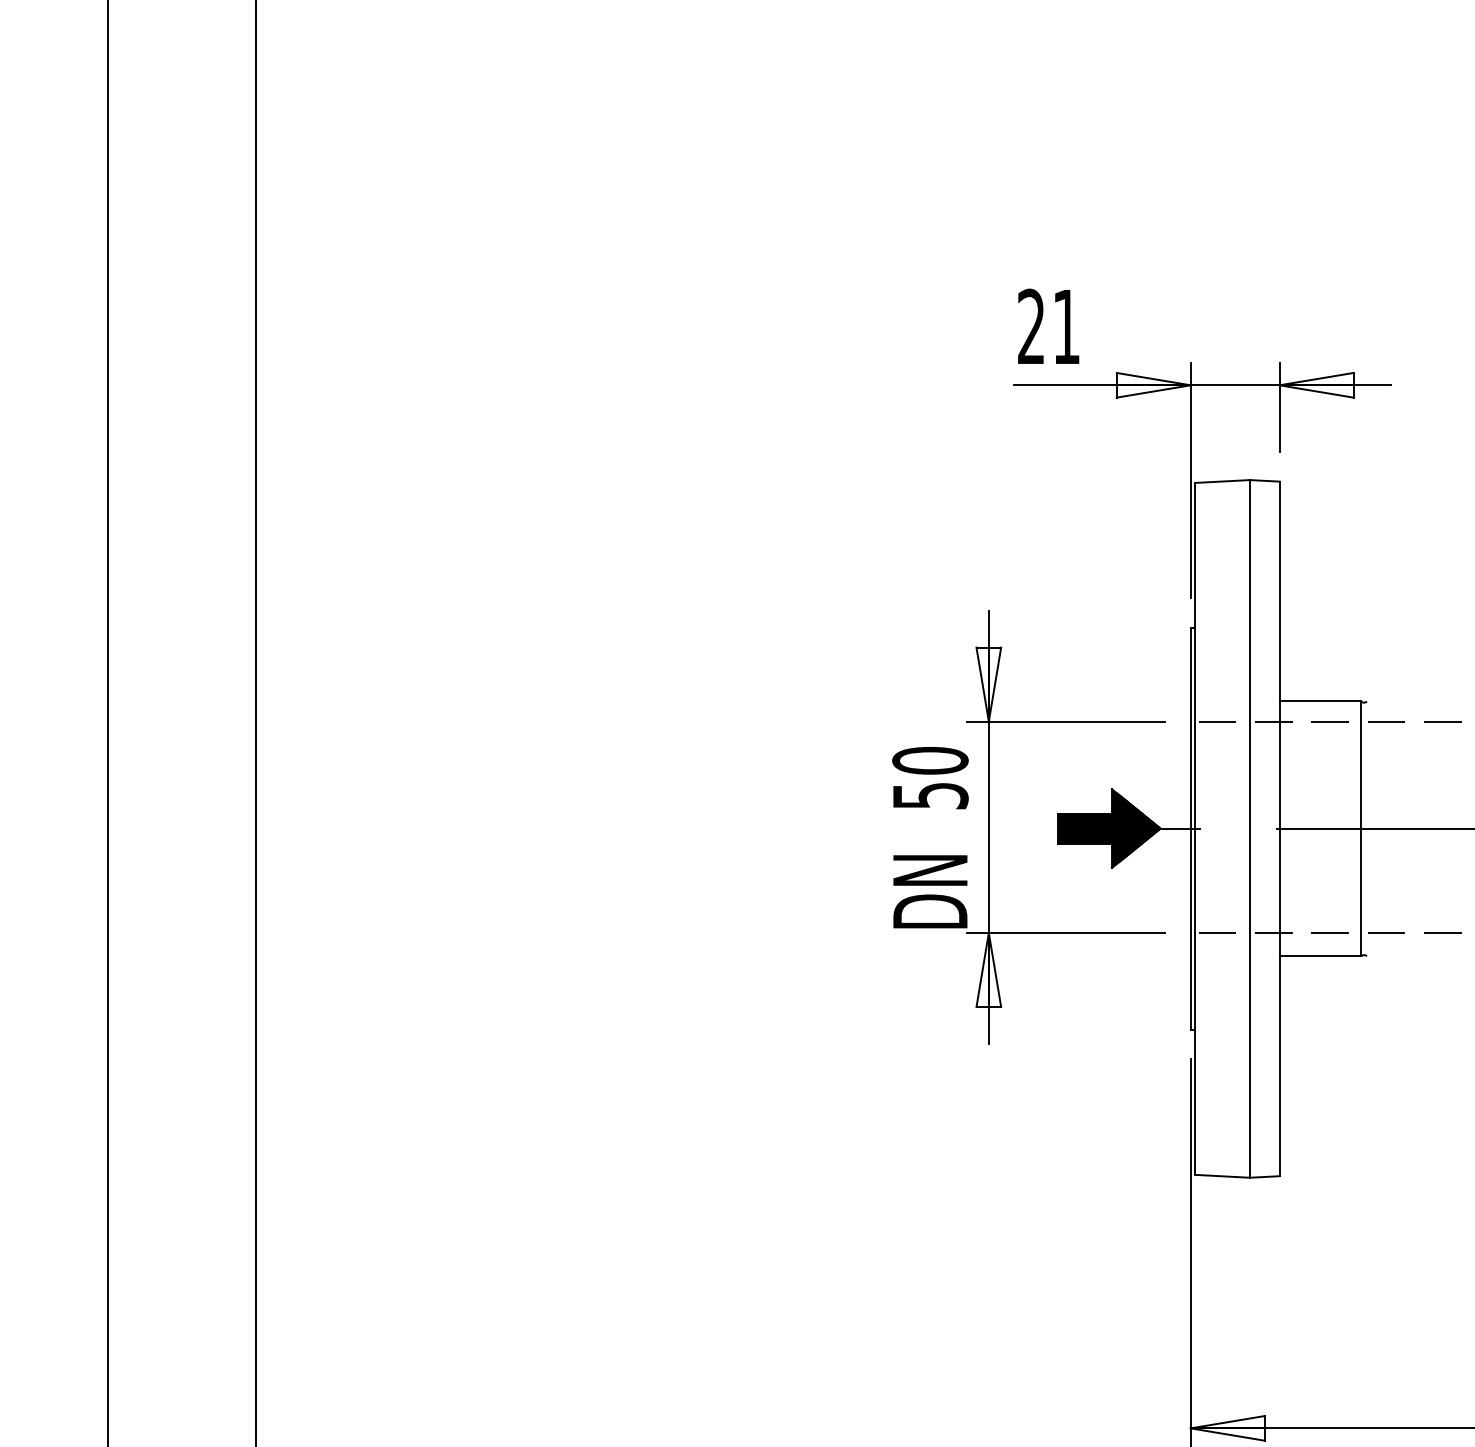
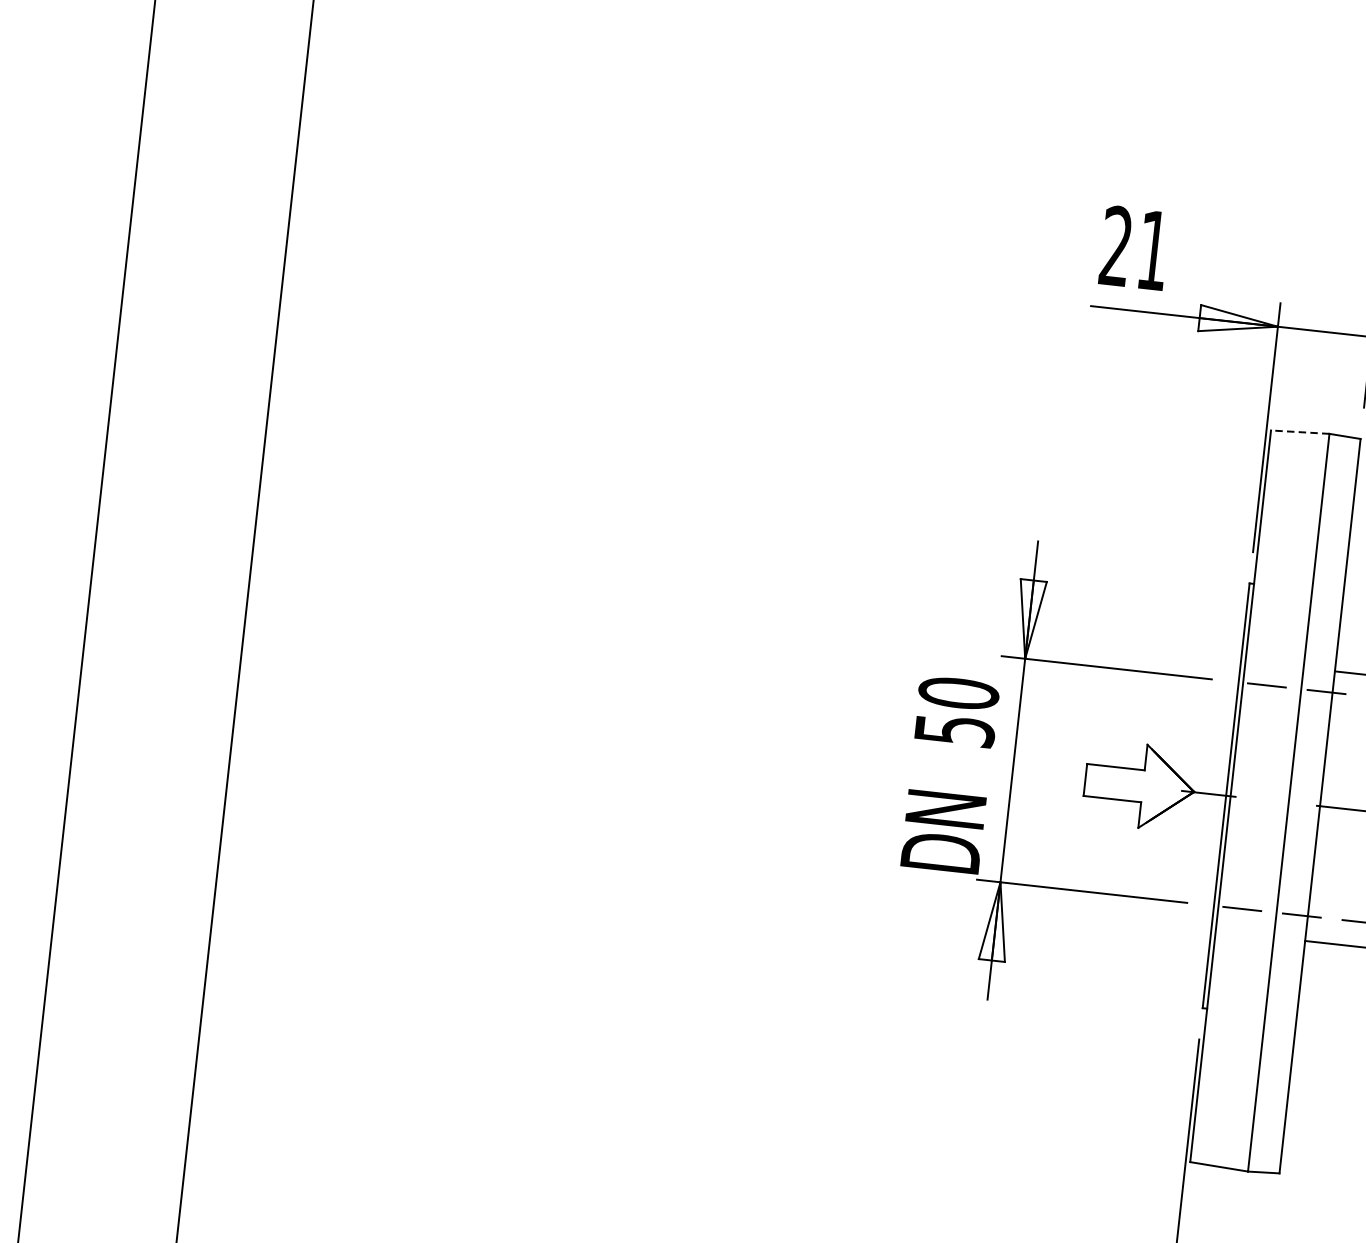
line: (1222, 481) -> (1300, 432), solid -> dashed
fill: (1108, 828) -> (1139, 785), removed

